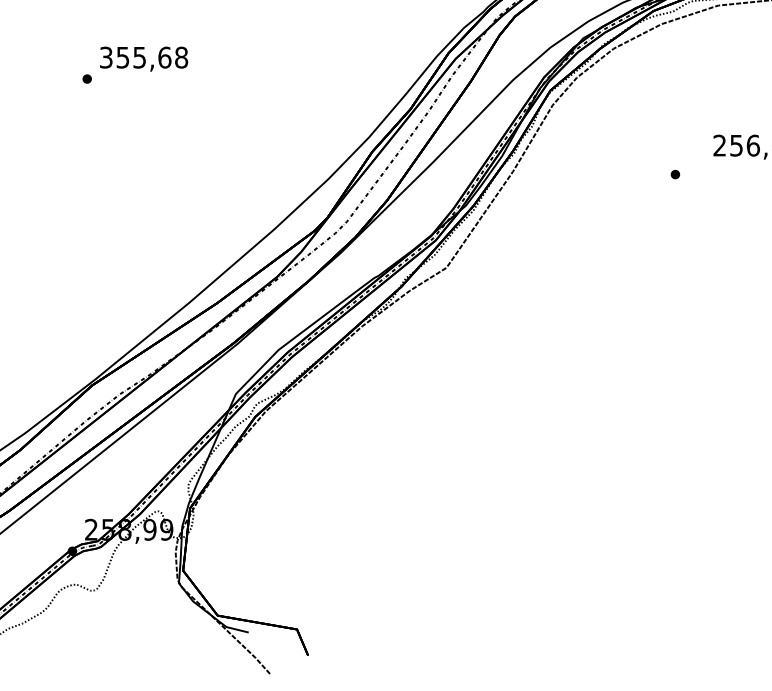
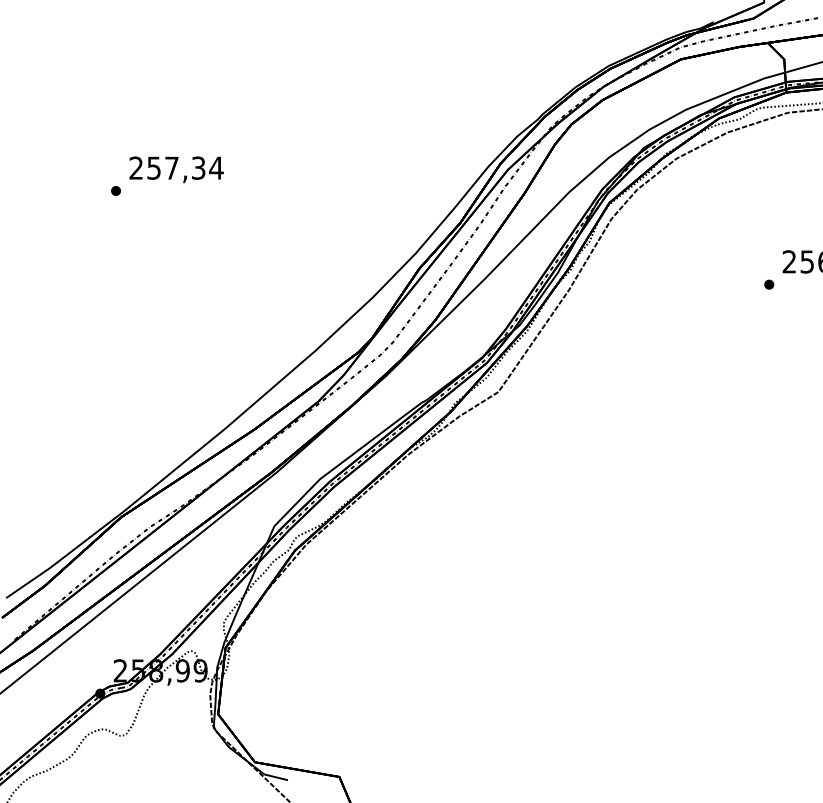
text: (144, 57) -> (176, 167), 355,68 -> 257,34
part: (675, 174) -> (769, 284), moved

